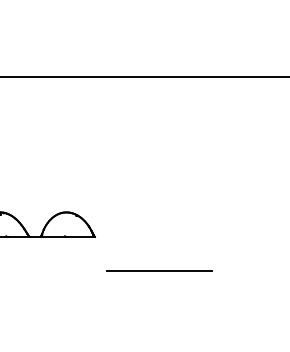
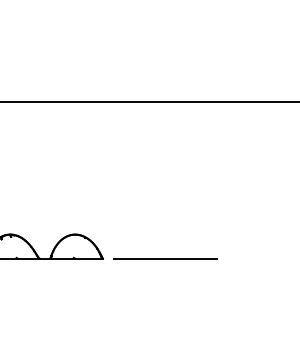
line: (159, 270) -> (165, 258), moved

